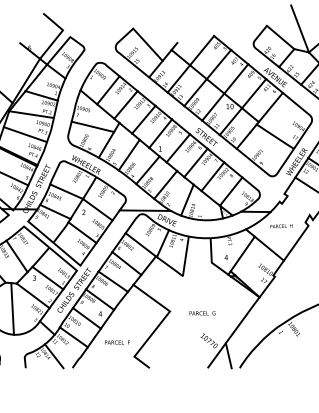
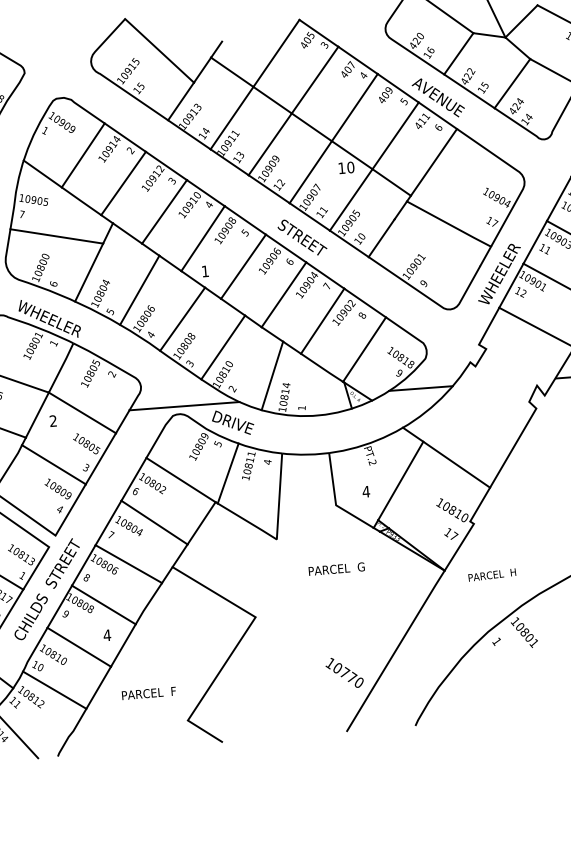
text: (281, 226) -> (492, 575), moved
text: (202, 313) -> (336, 569), moved
line: (228, 355) -> (388, 700), removed

